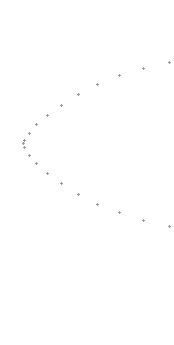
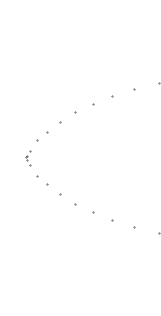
part: (25, 144) -> (27, 158), size x0.7

